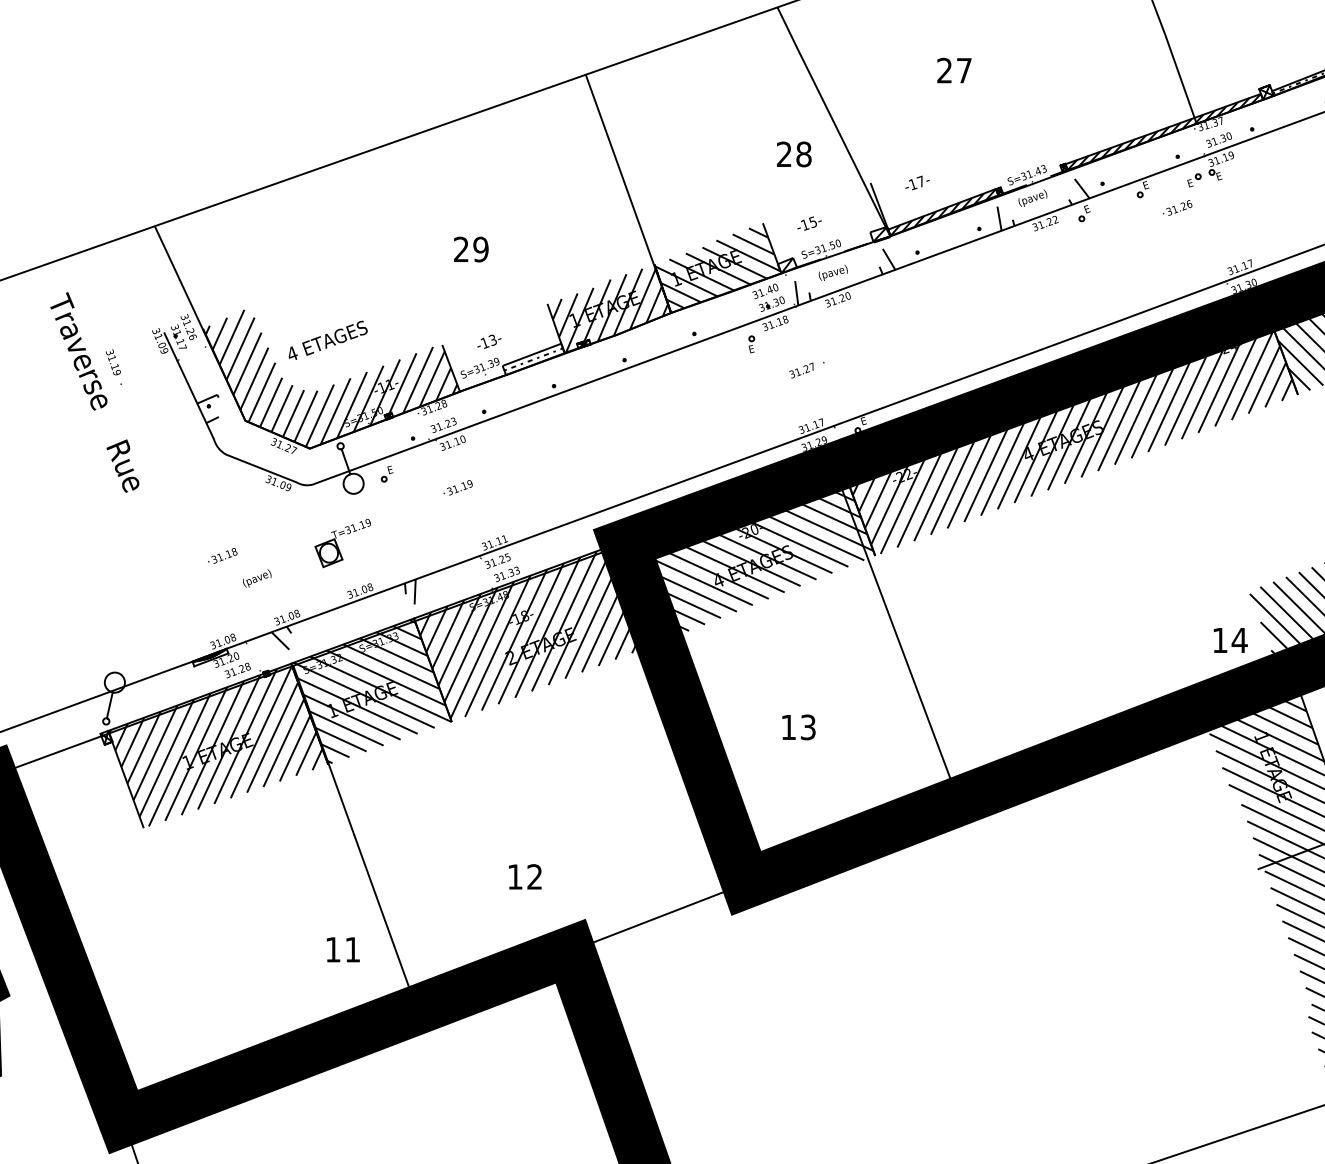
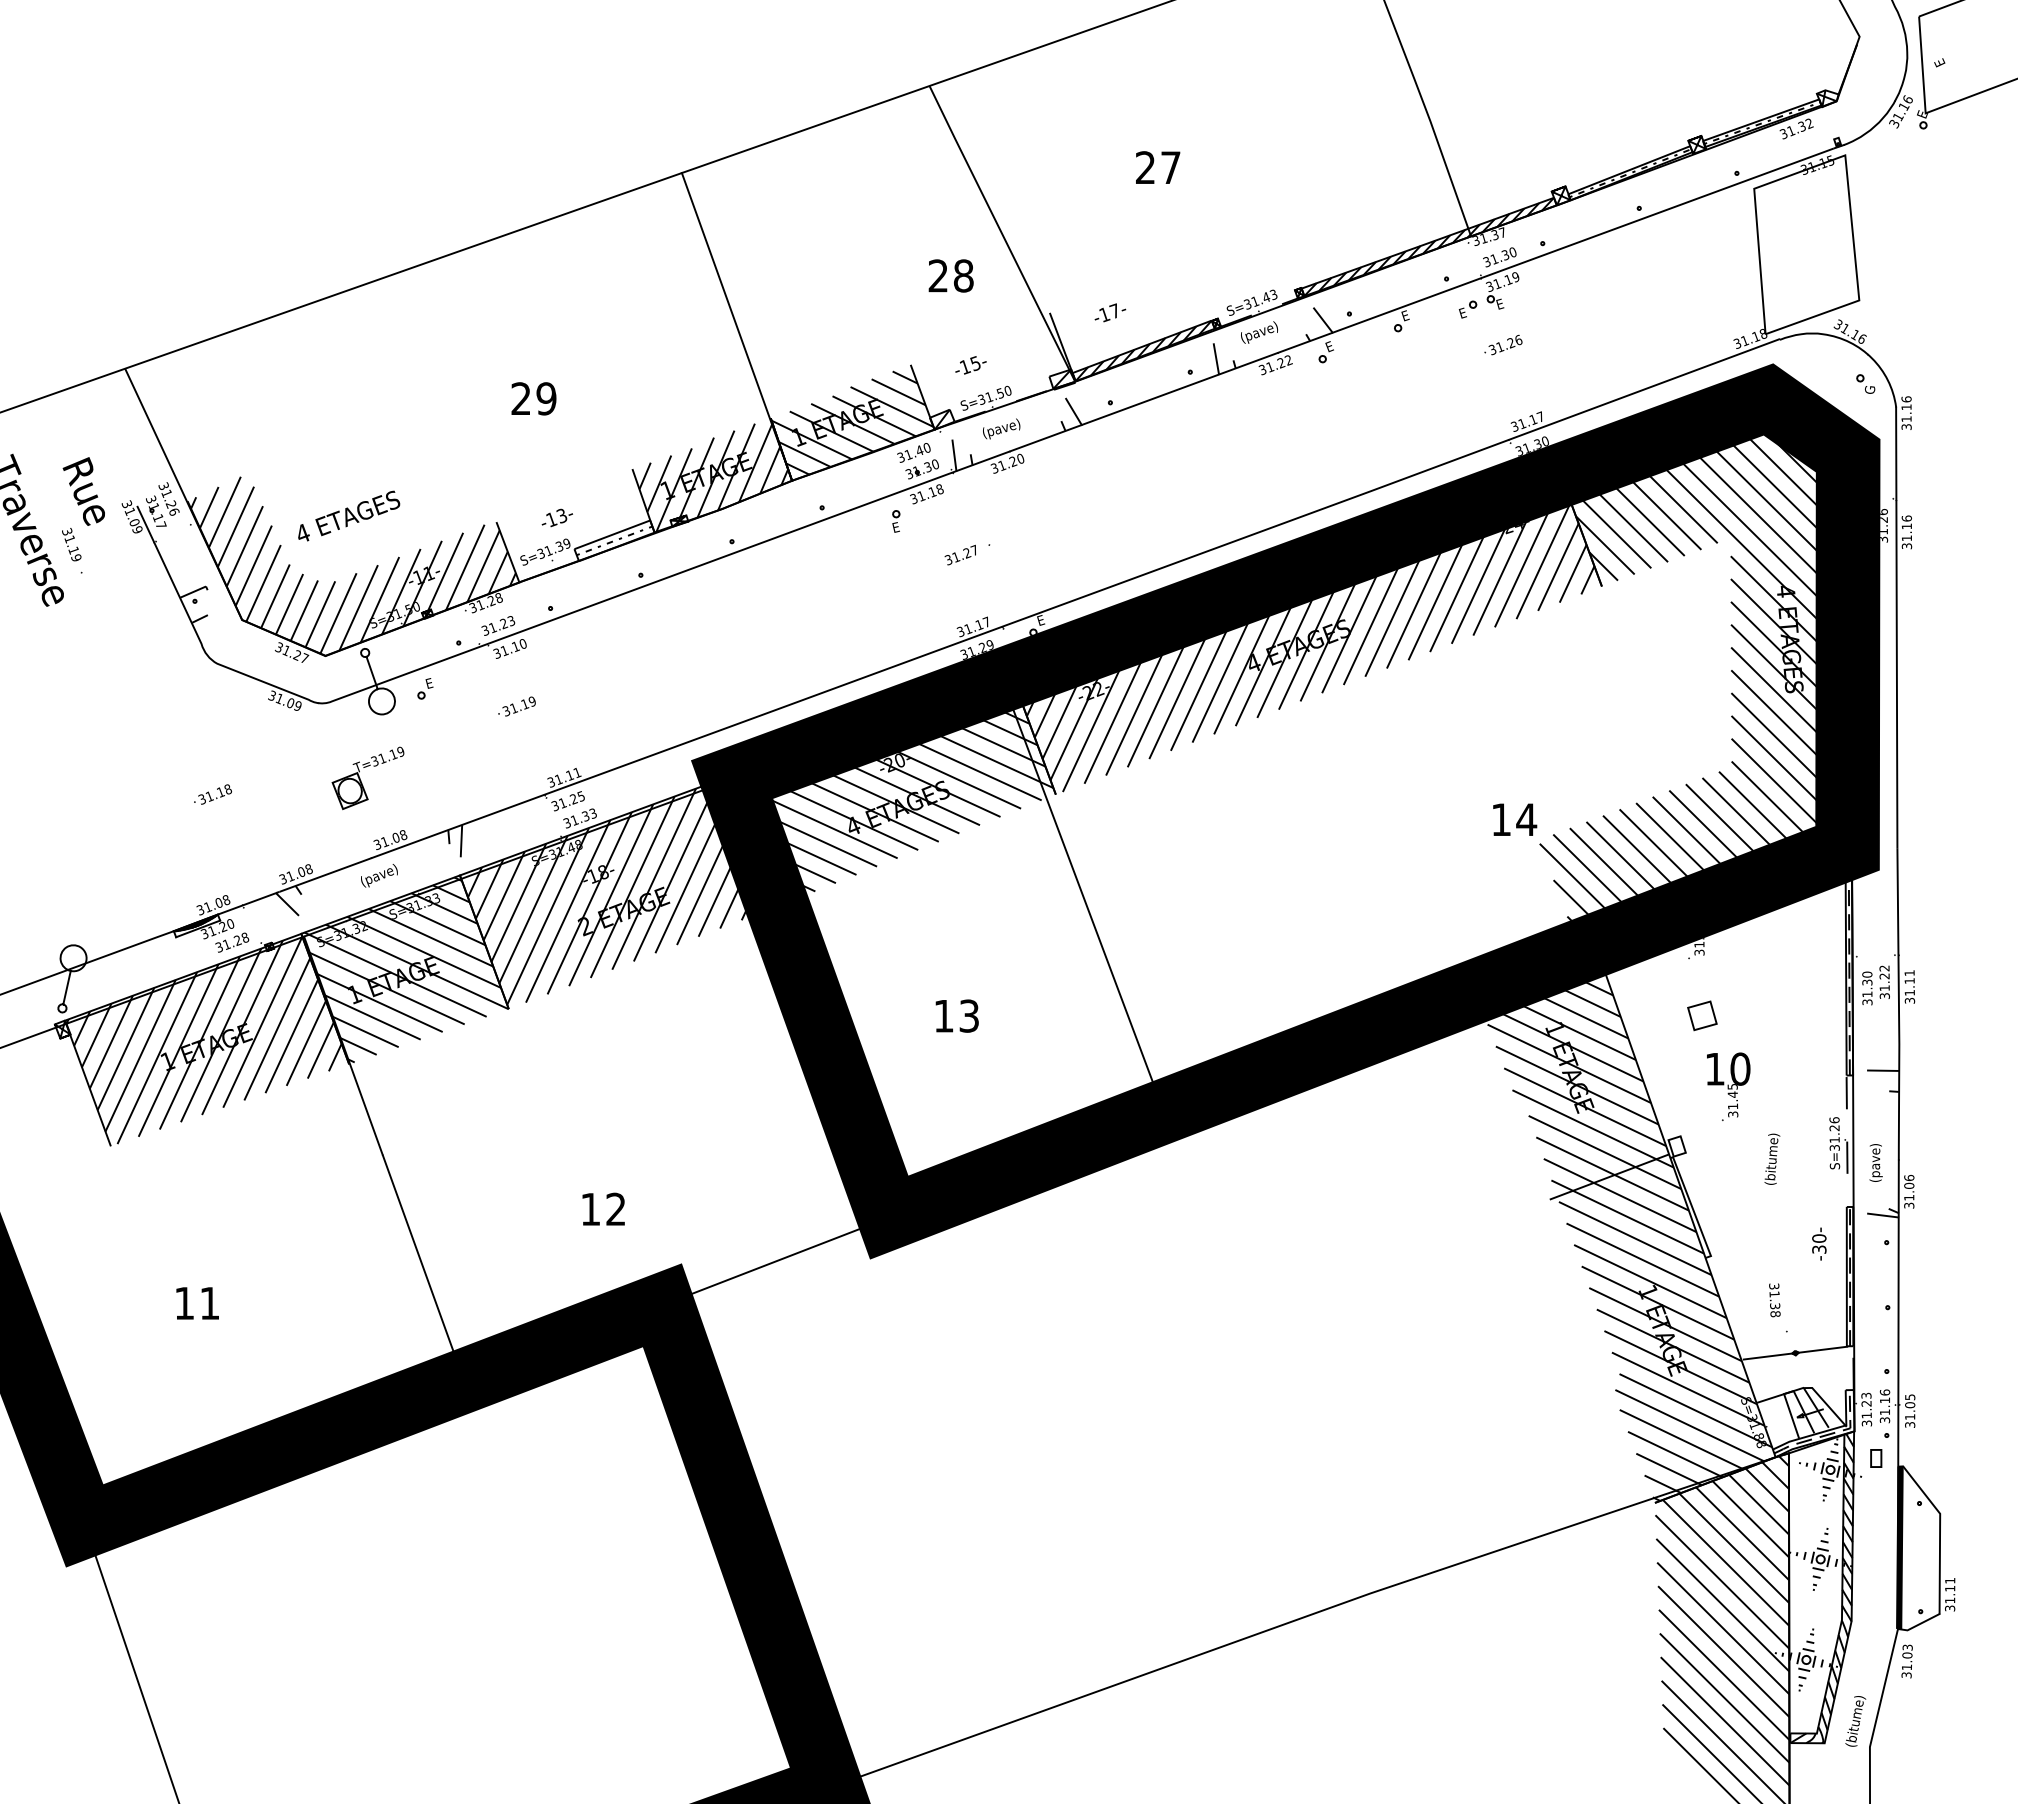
part: (1177, 207) -> (1503, 344), moved
text: (122, 466) -> (83, 491), moved
text: (257, 578) -> (379, 875), moved
text: (1231, 640) -> (1515, 819), moved
text: (343, 949) -> (197, 1303), moved

